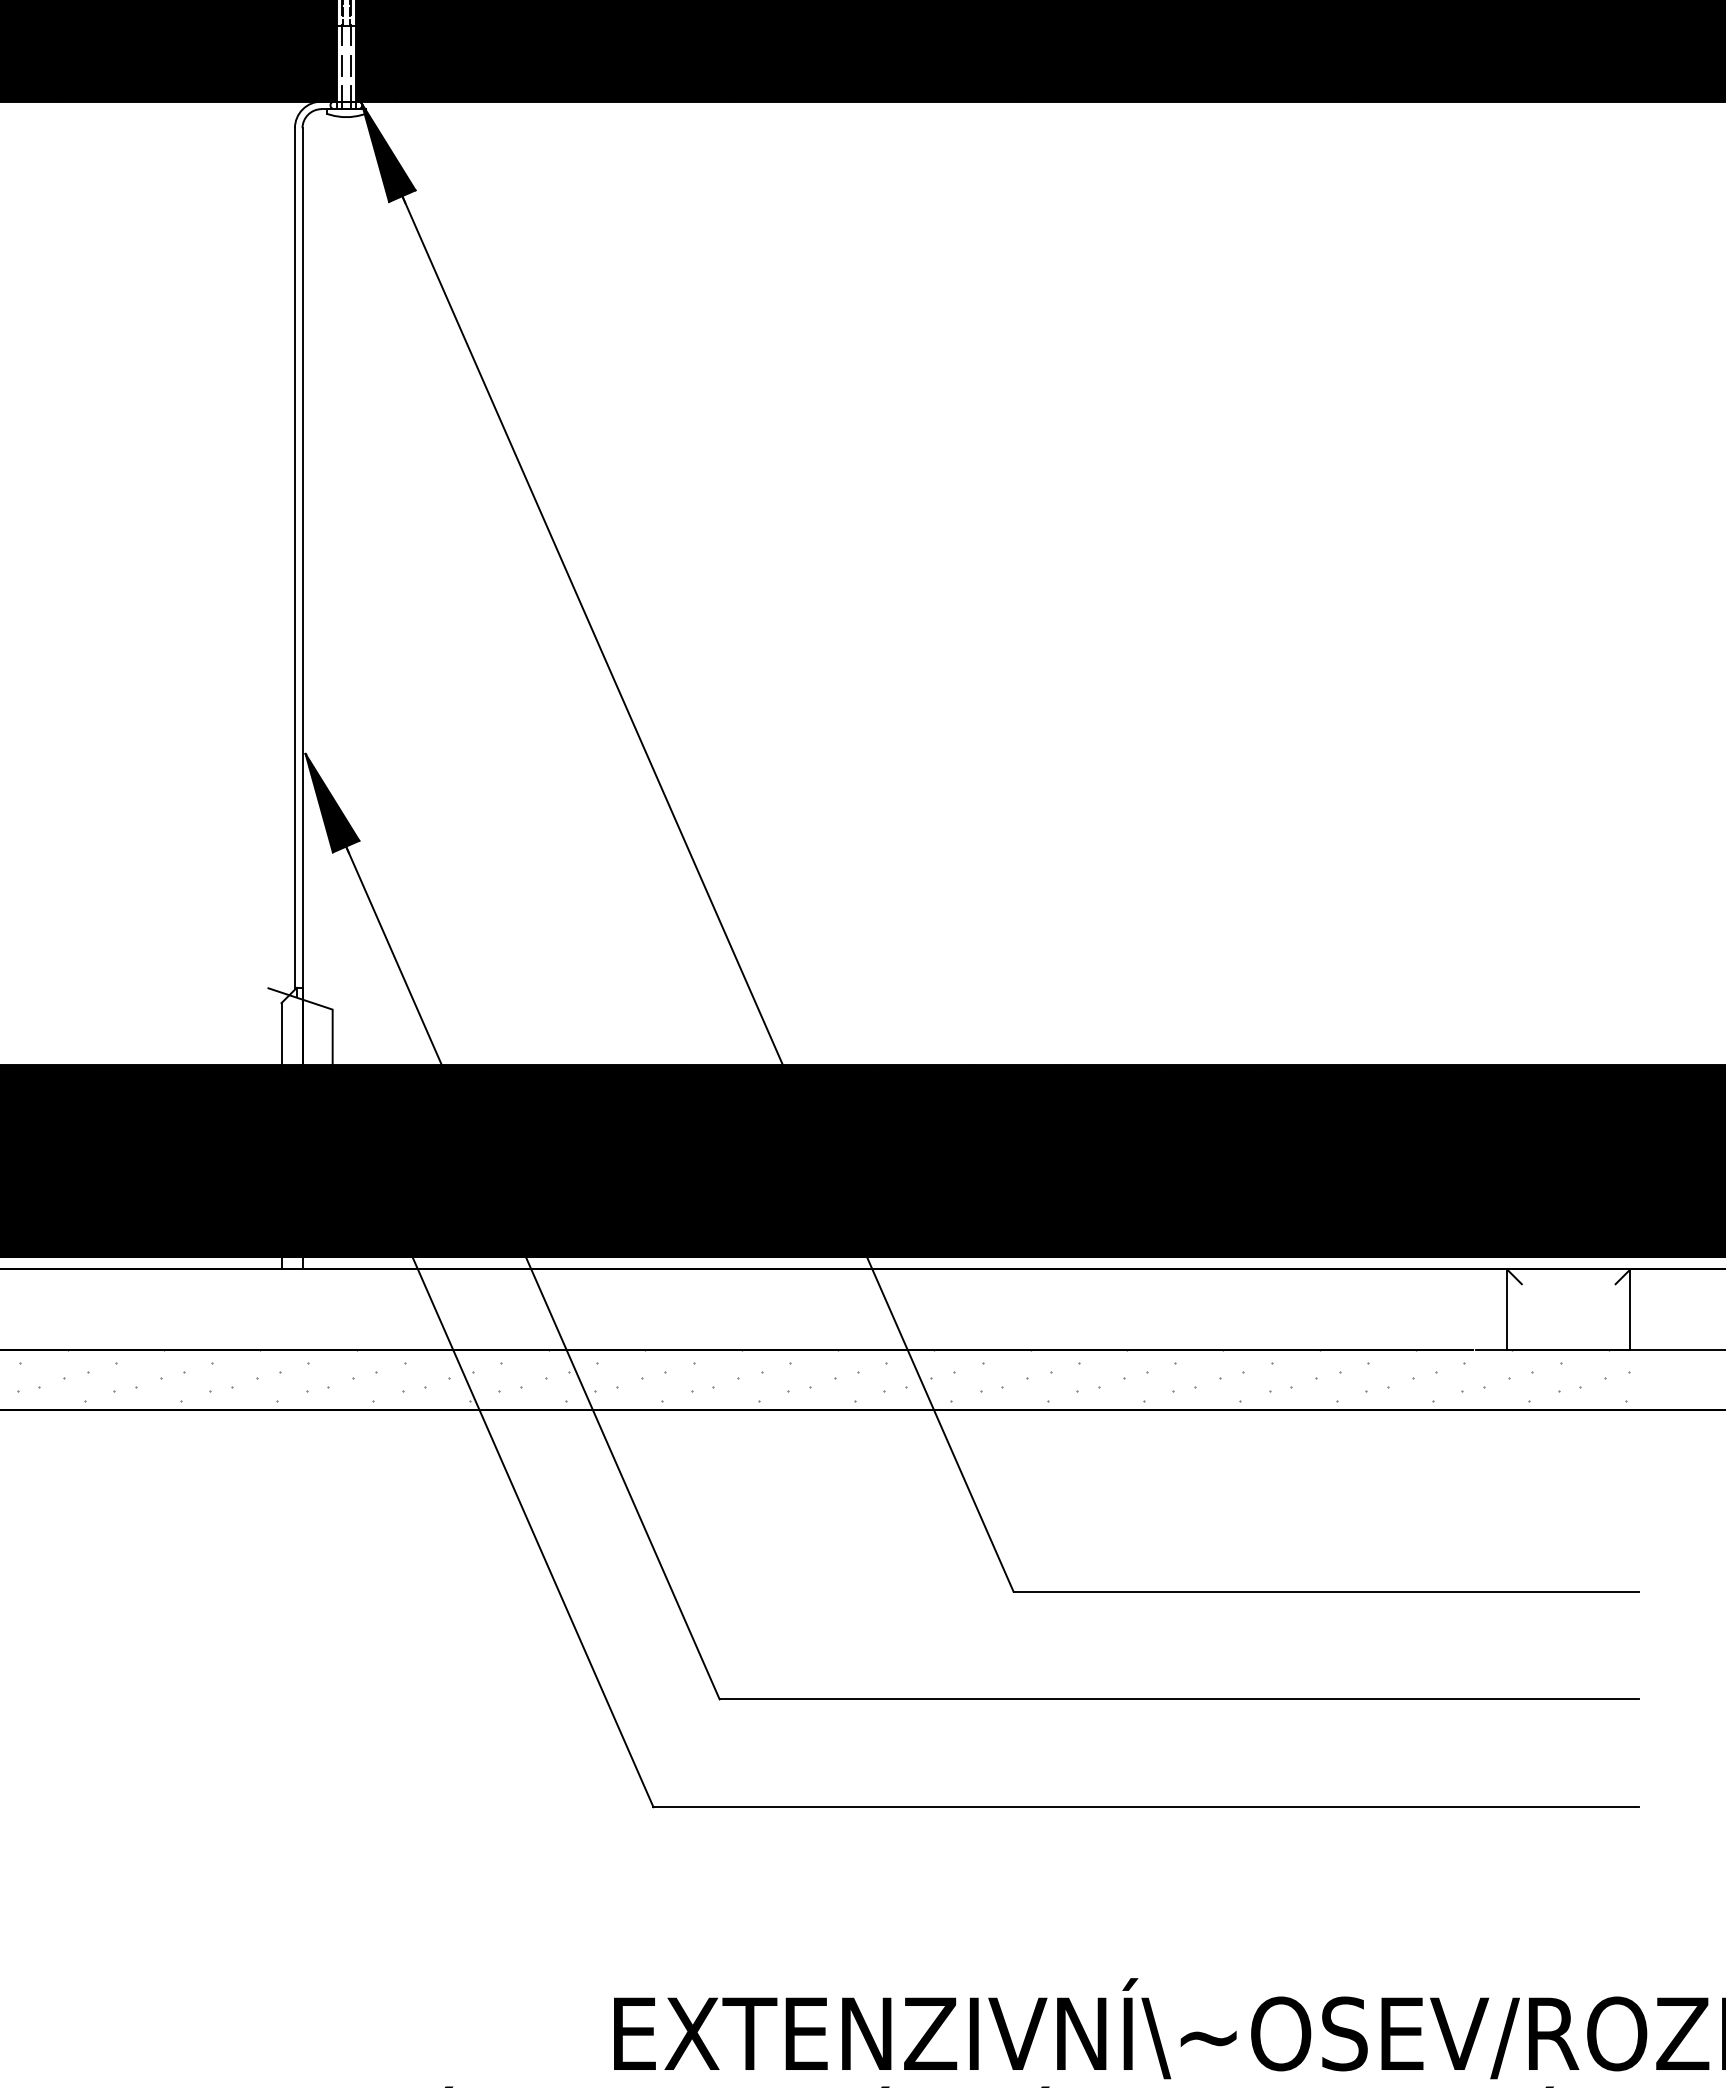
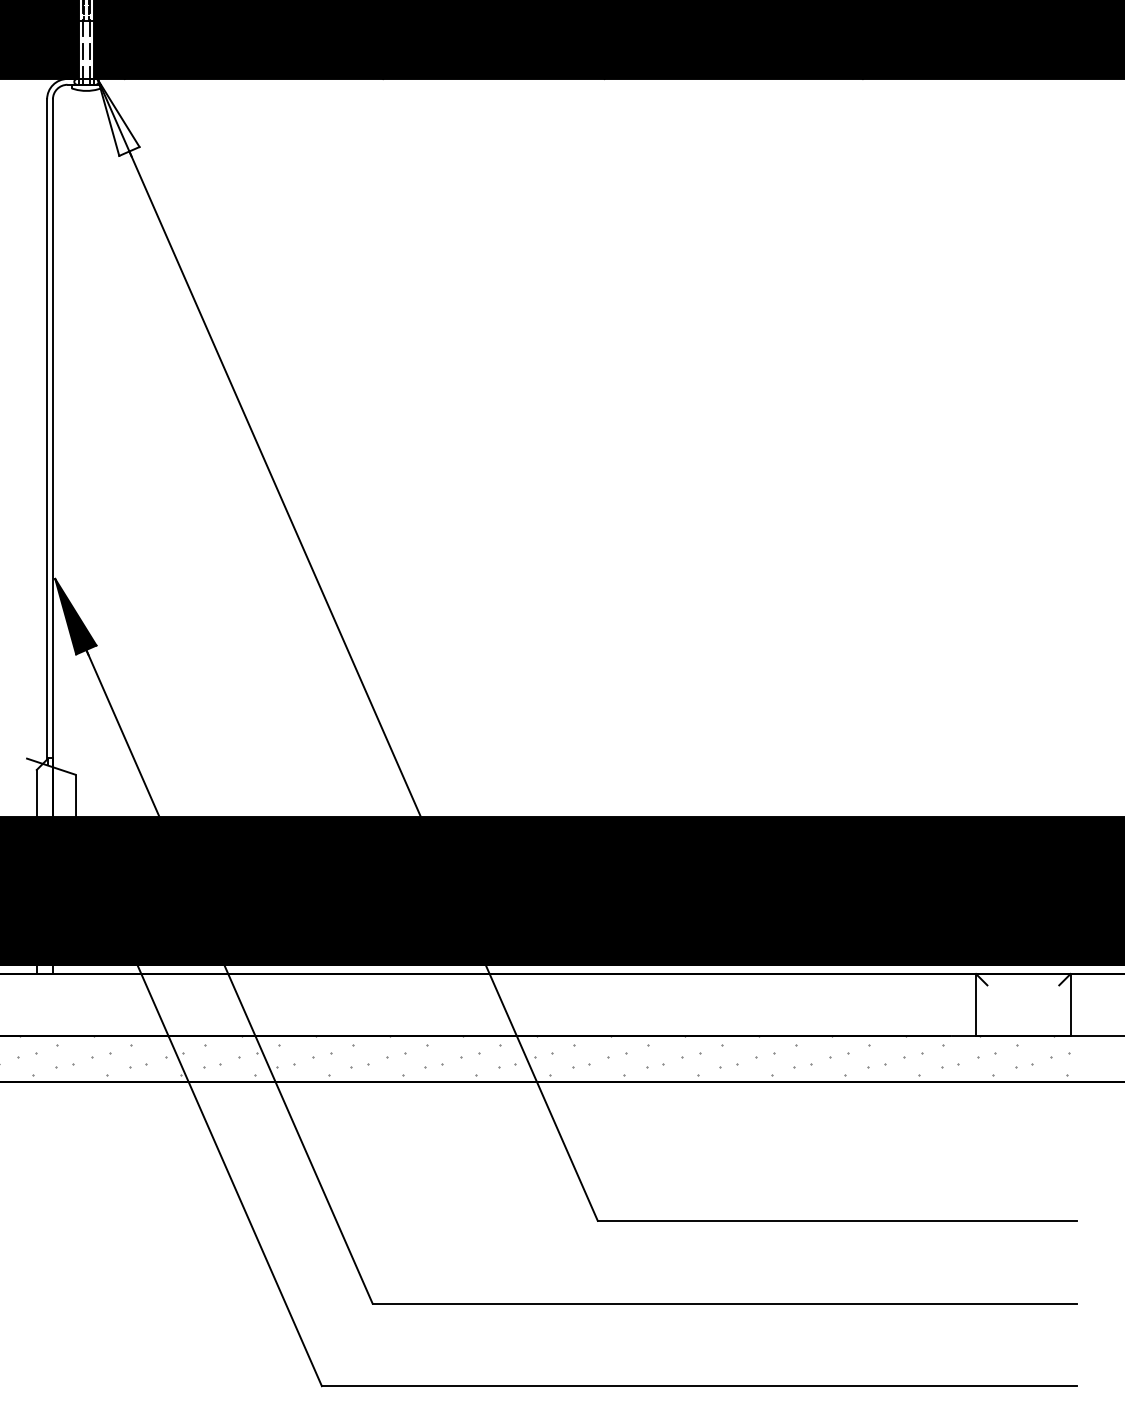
fill: (388, 152) -> (118, 118), removed

